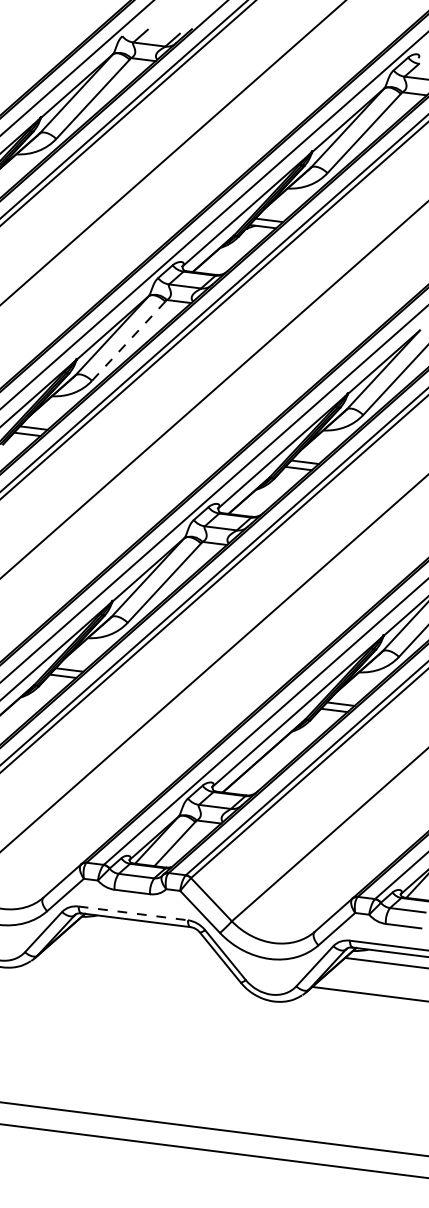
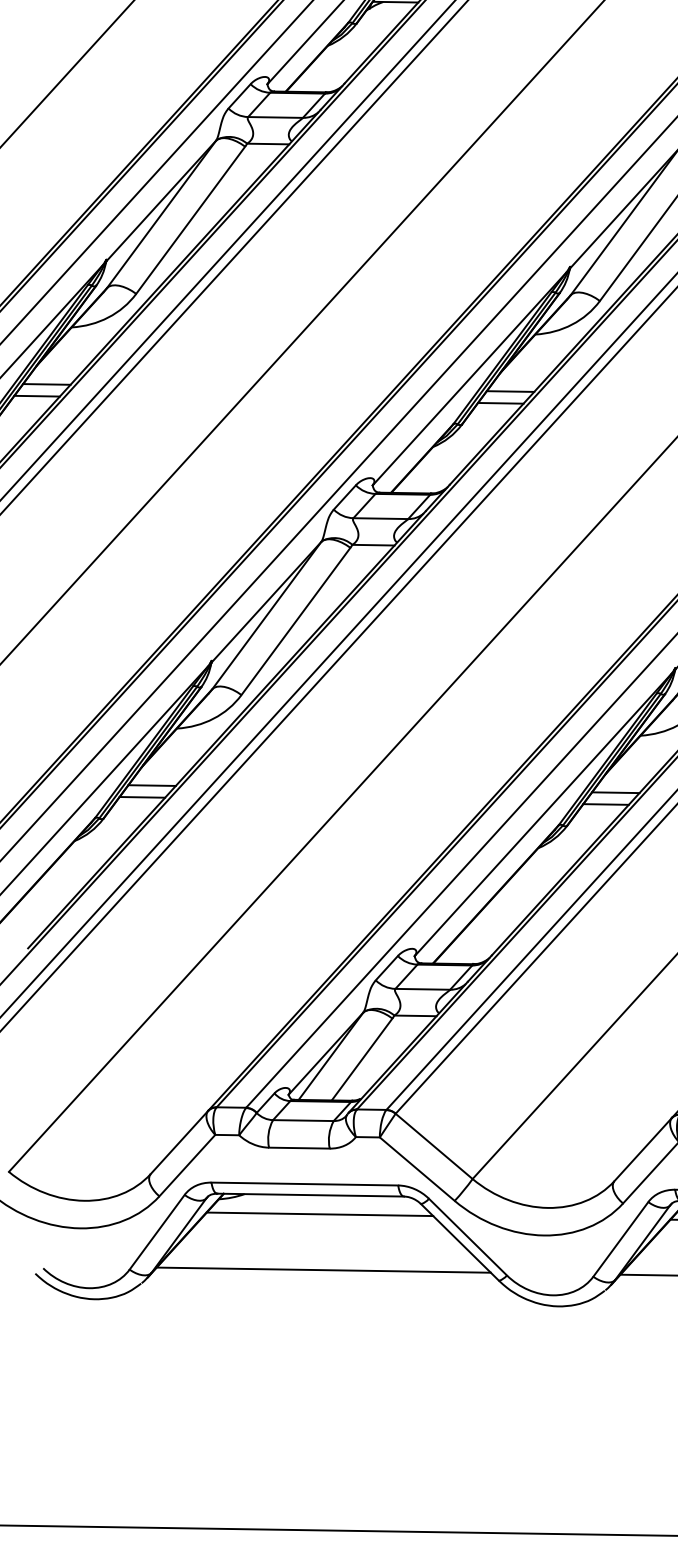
line: (128, 341) -> (190, 220), dashed -> solid
line: (133, 913) -> (305, 1184), dashed -> solid
line: (139, 931) -> (318, 1213), added
line: (138, 964) -> (323, 1269), added

